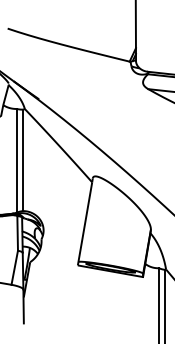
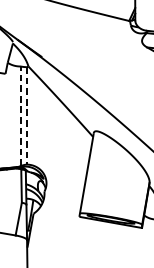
line: (17, 160) -> (21, 115), solid -> dashed
line: (23, 160) -> (27, 115), solid -> dashed

